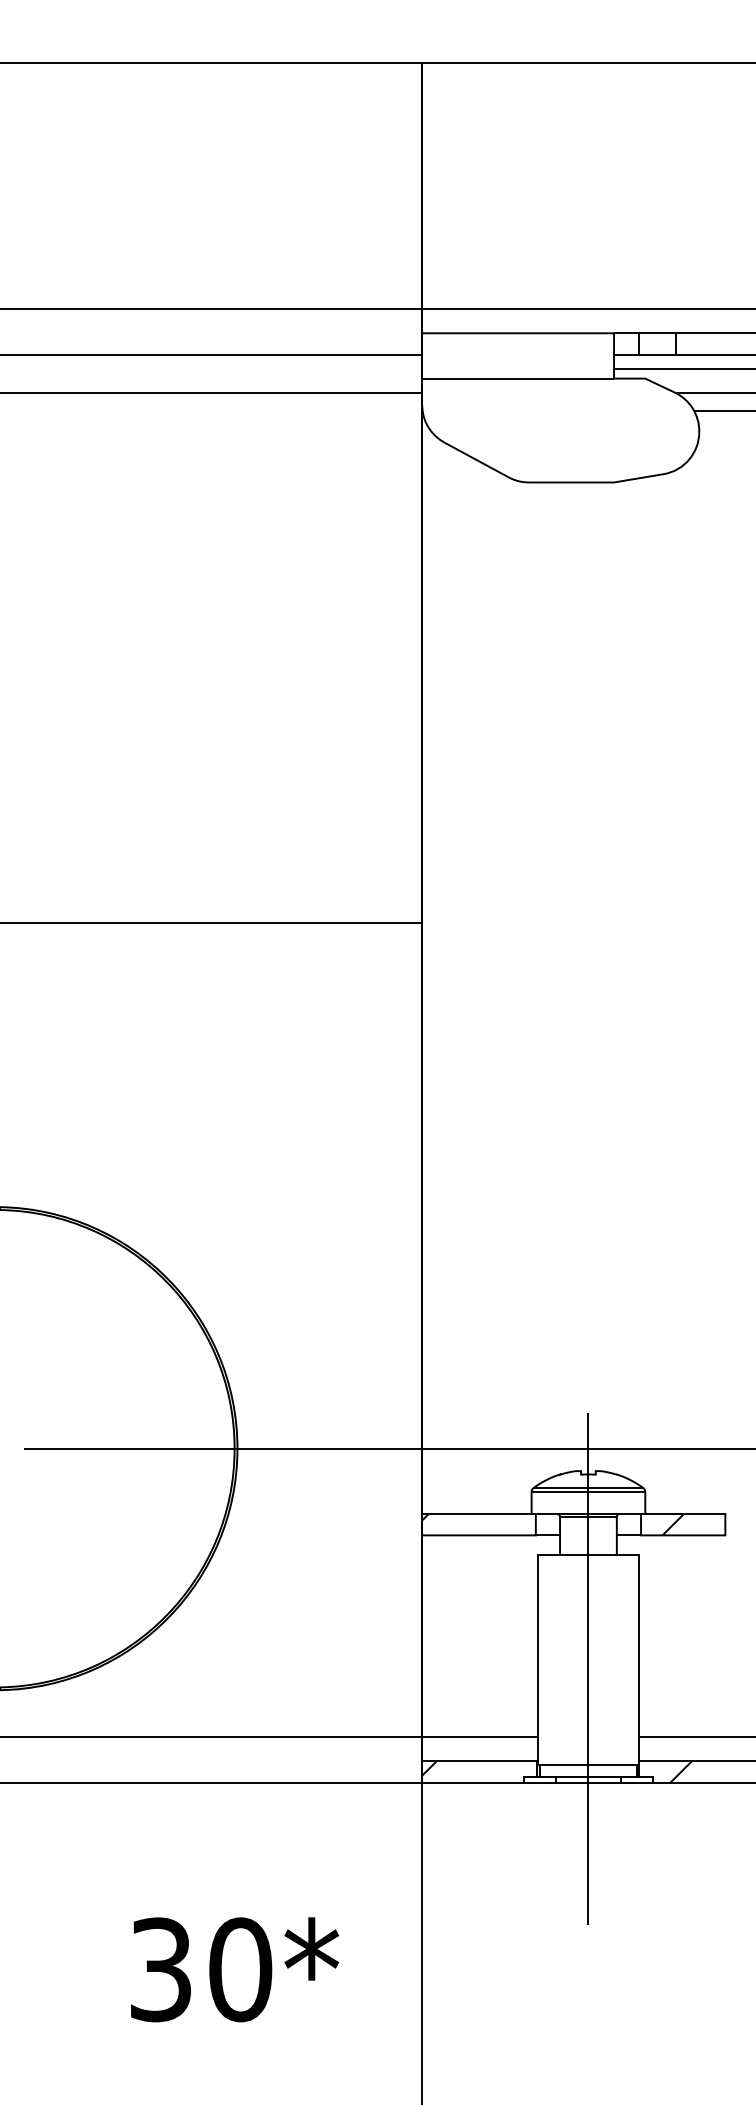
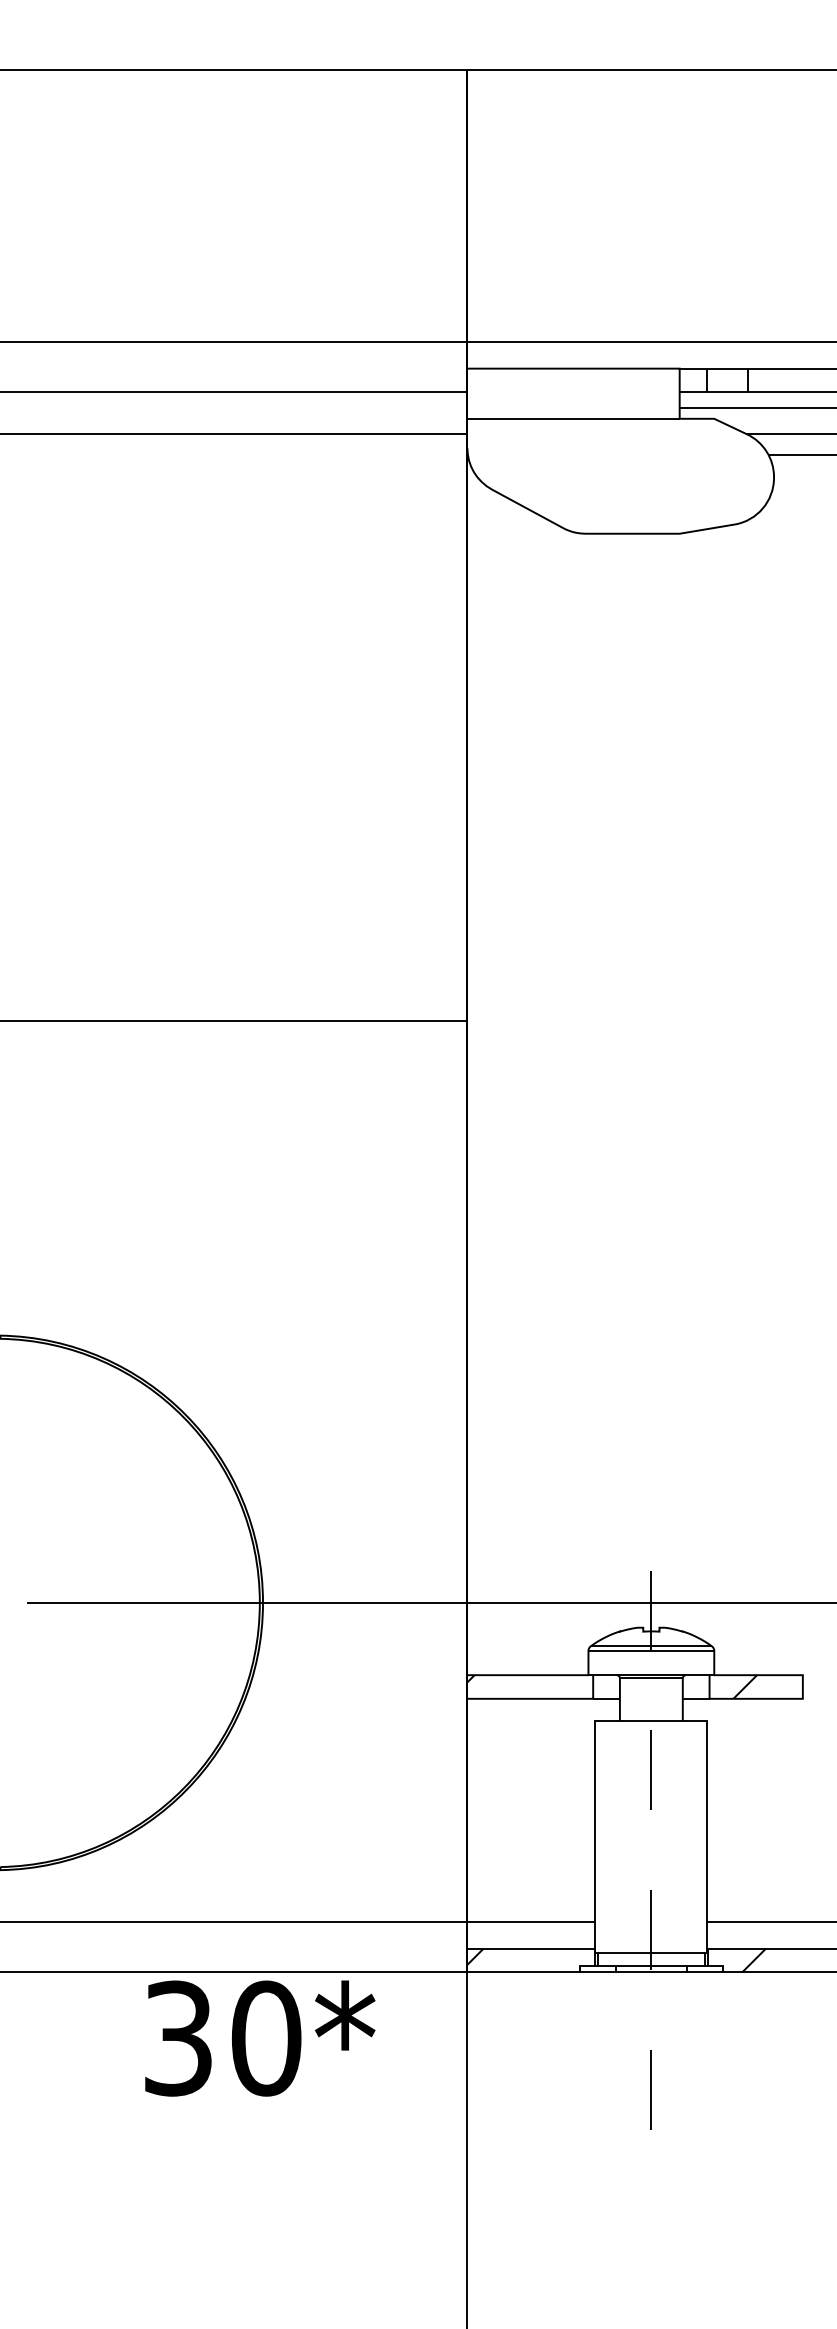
line: (588, 1668) -> (651, 1846), solid -> dashed
text: (235, 1969) -> (260, 2038), moved

